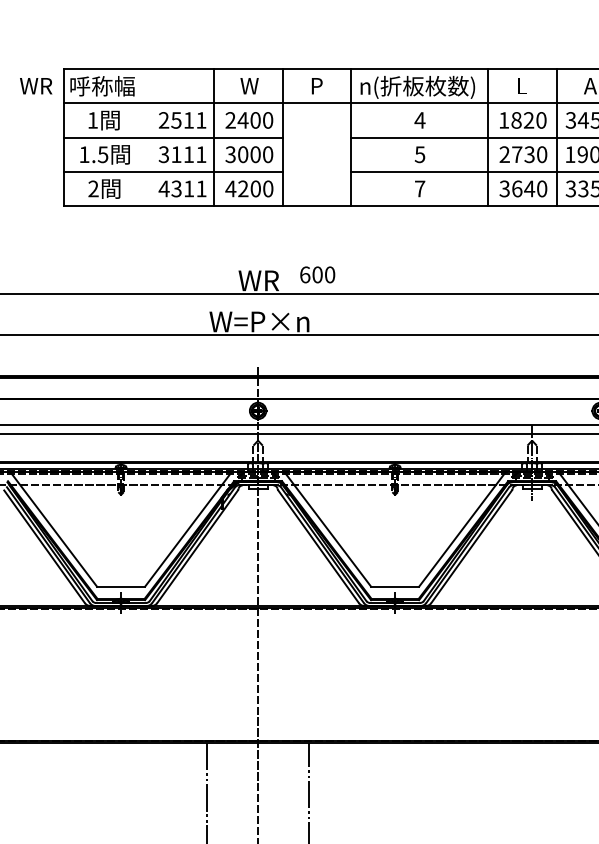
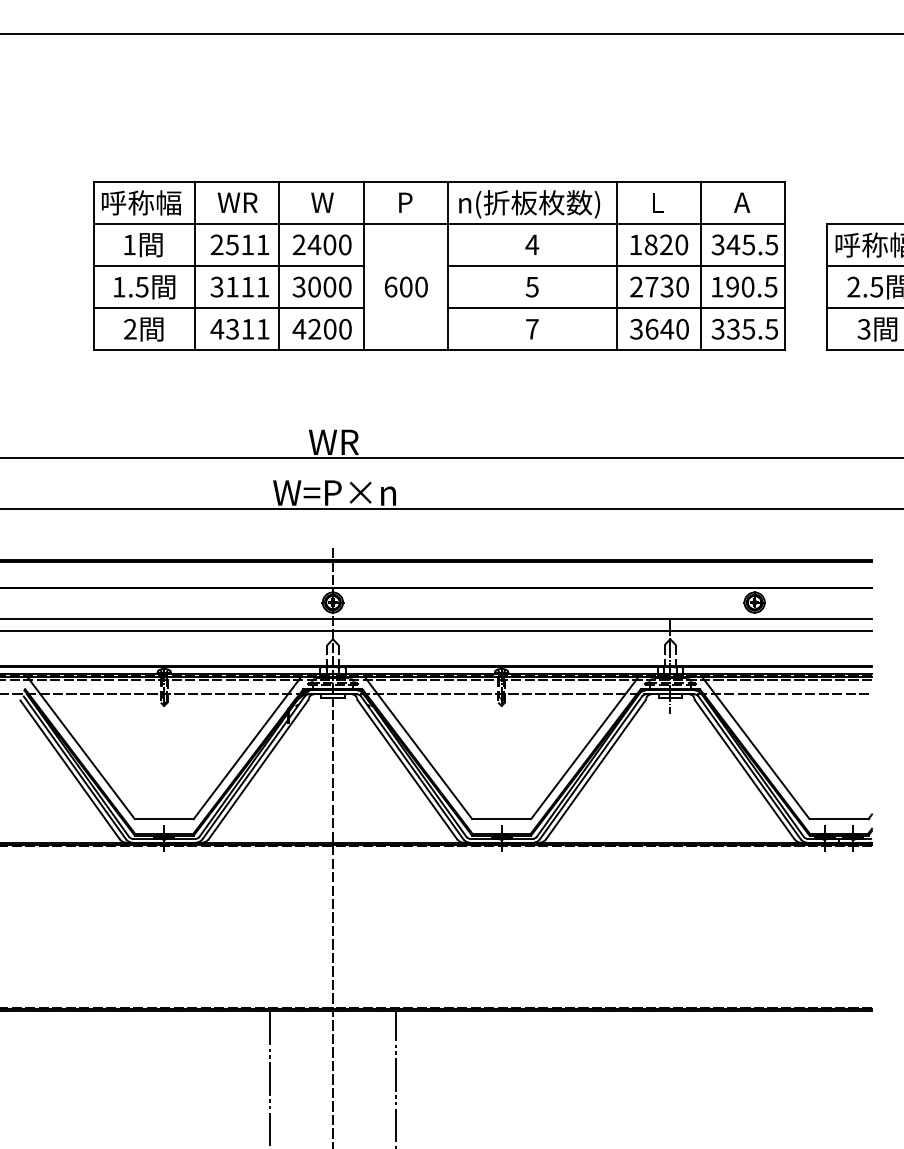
text: (35, 85) -> (237, 202), moved
line: (145, 137) -> (194, 265), added
text: (317, 274) -> (405, 286), moved

